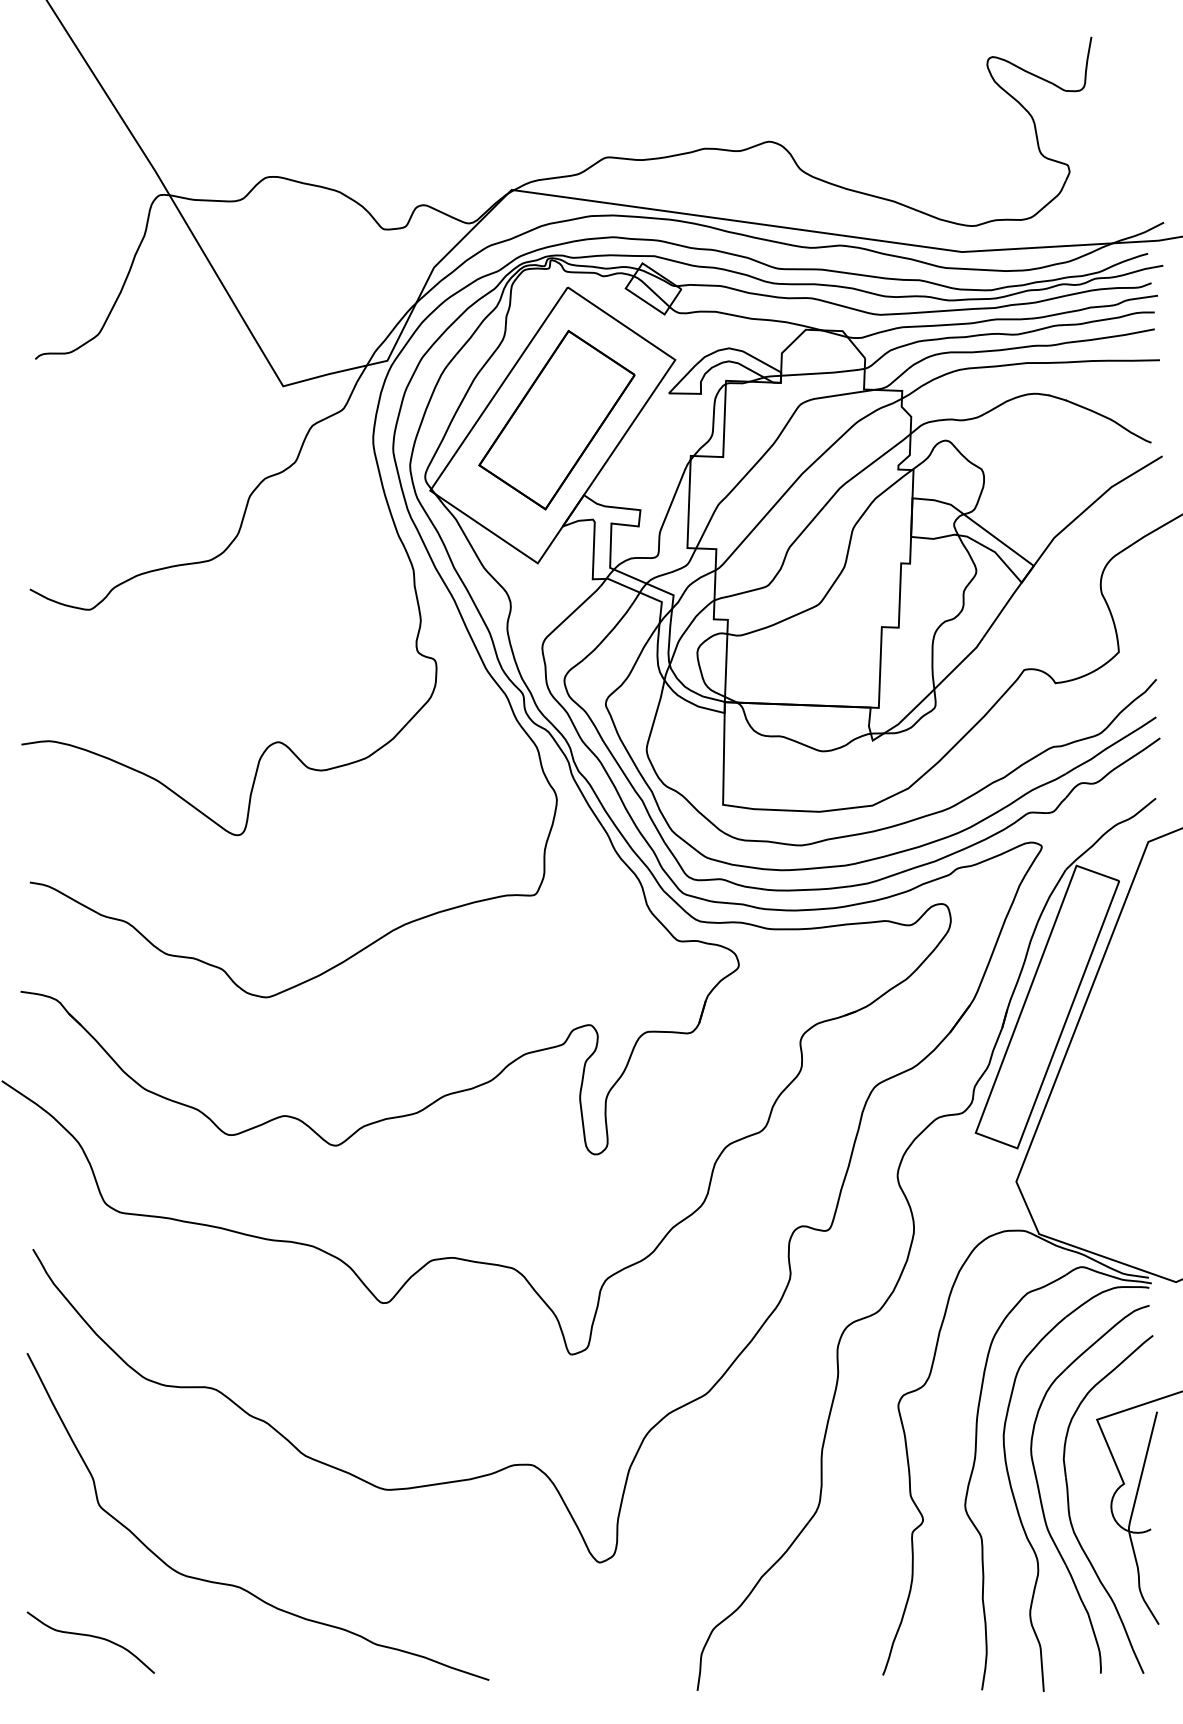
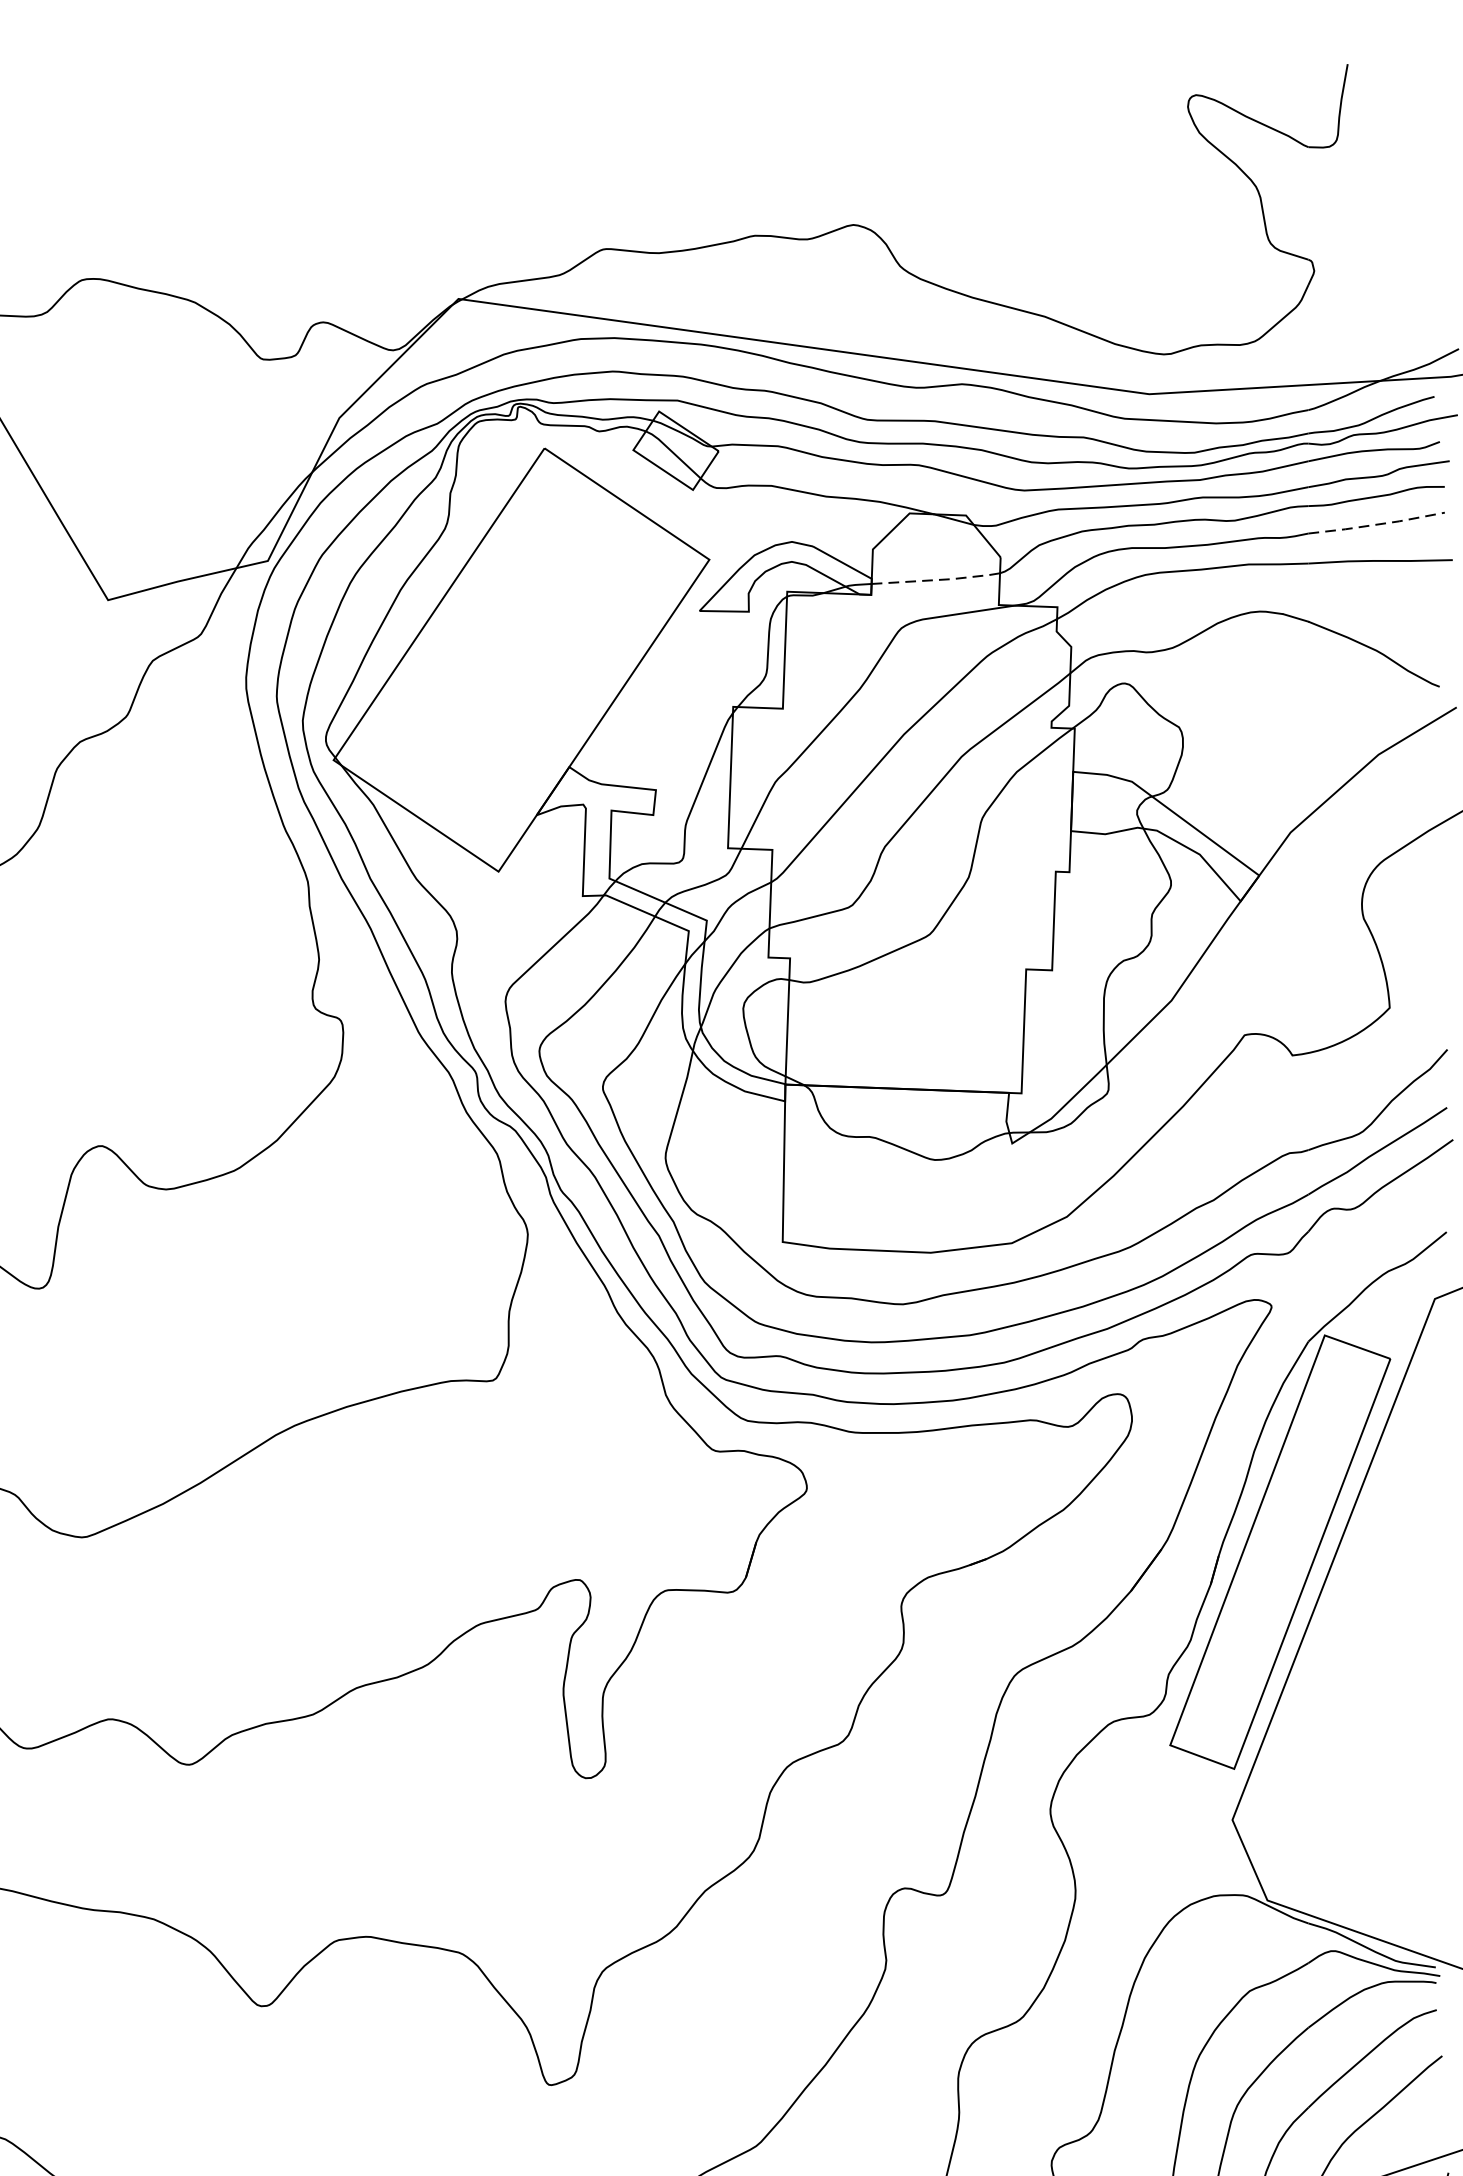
line: (1110, 337) -> (1376, 525), solid -> dashed
line: (824, 373) -> (938, 580), solid -> dashed
part: (556, 419) -> (527, 651), removed

